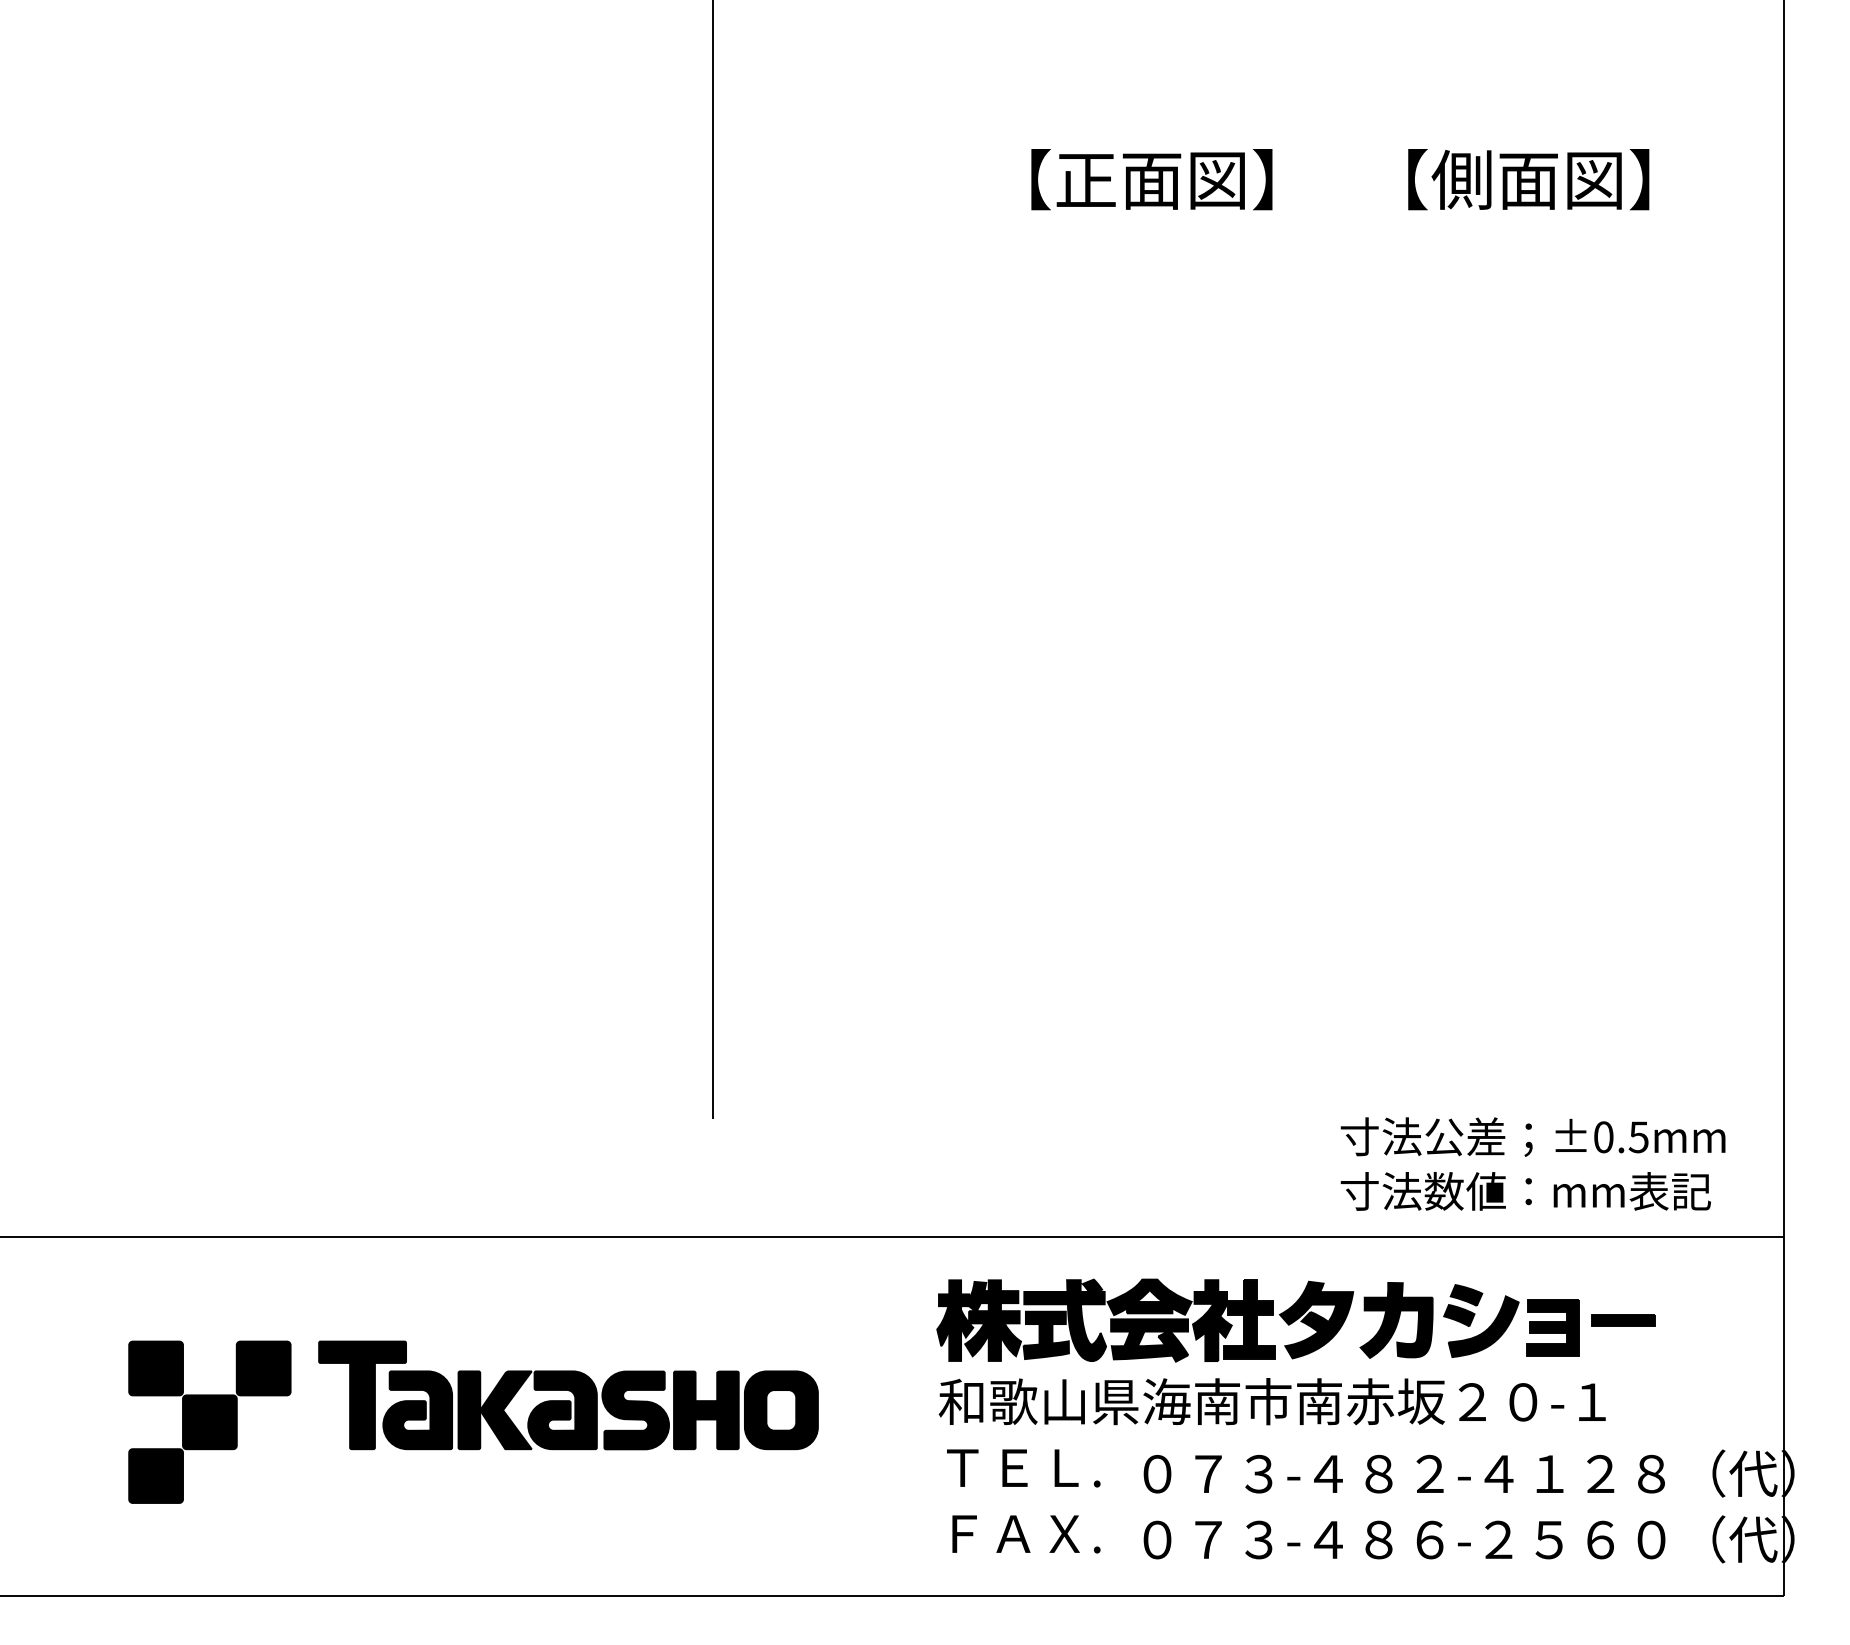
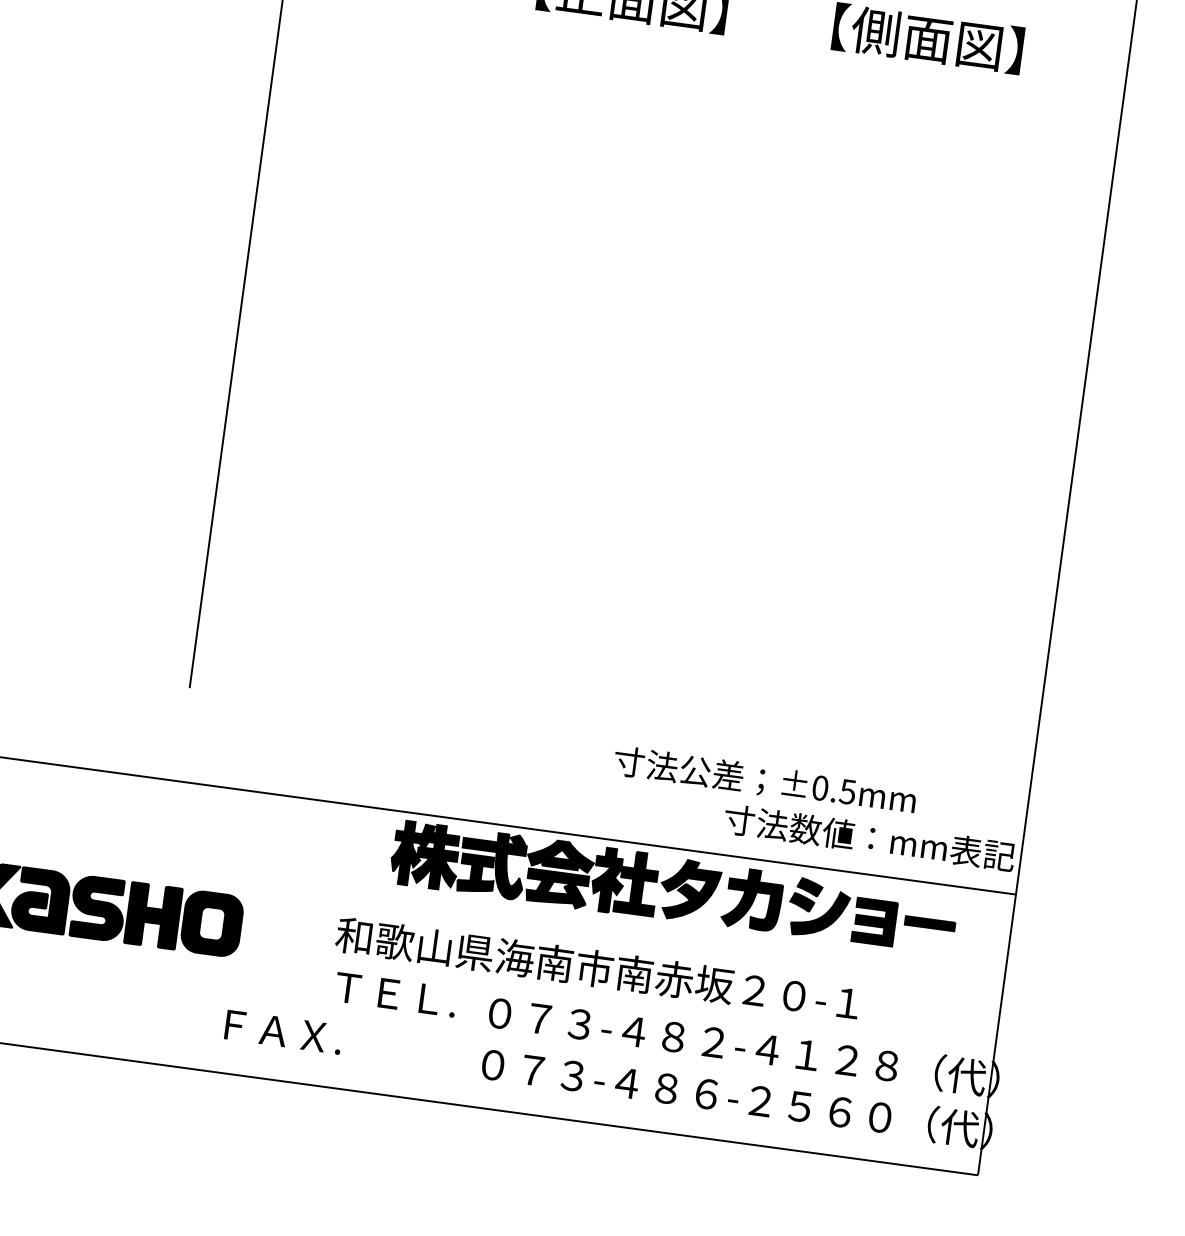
text: (1532, 1136) -> (764, 780), moved
text: (1525, 1191) -> (869, 838), moved
part: (1295, 1320) -> (673, 888), moved
text: (1026, 1534) -> (283, 1032), moved

